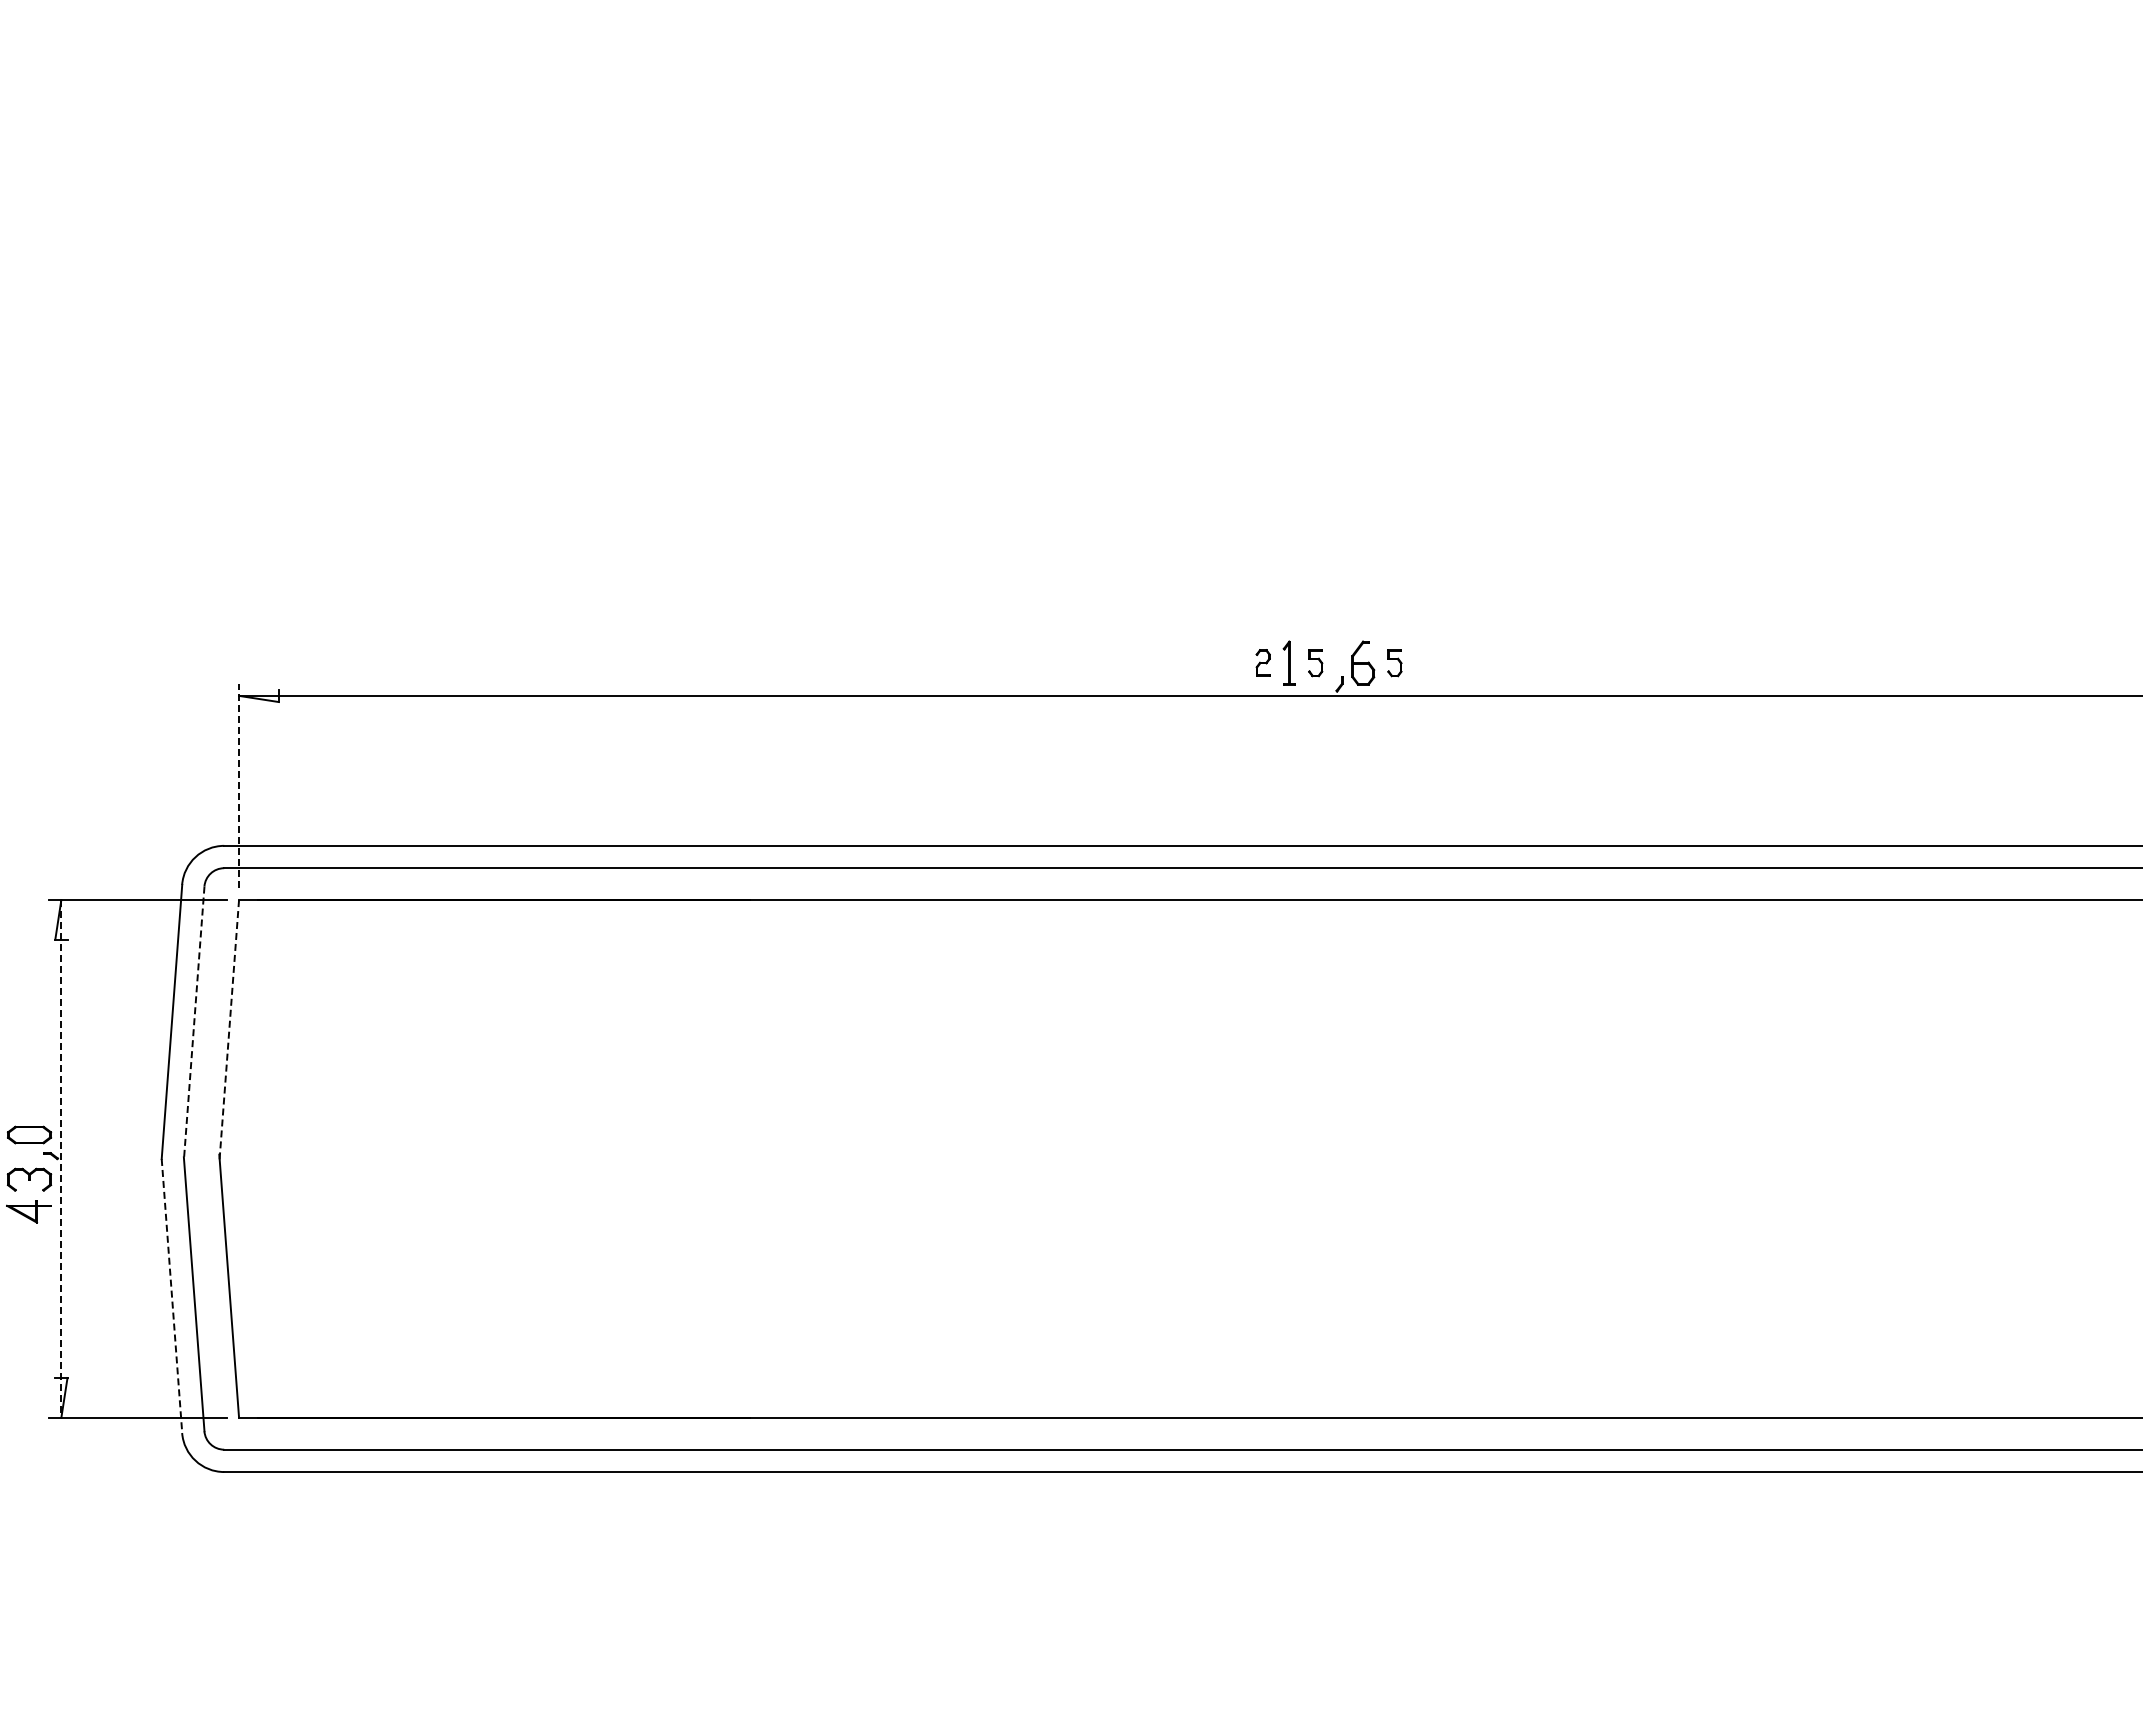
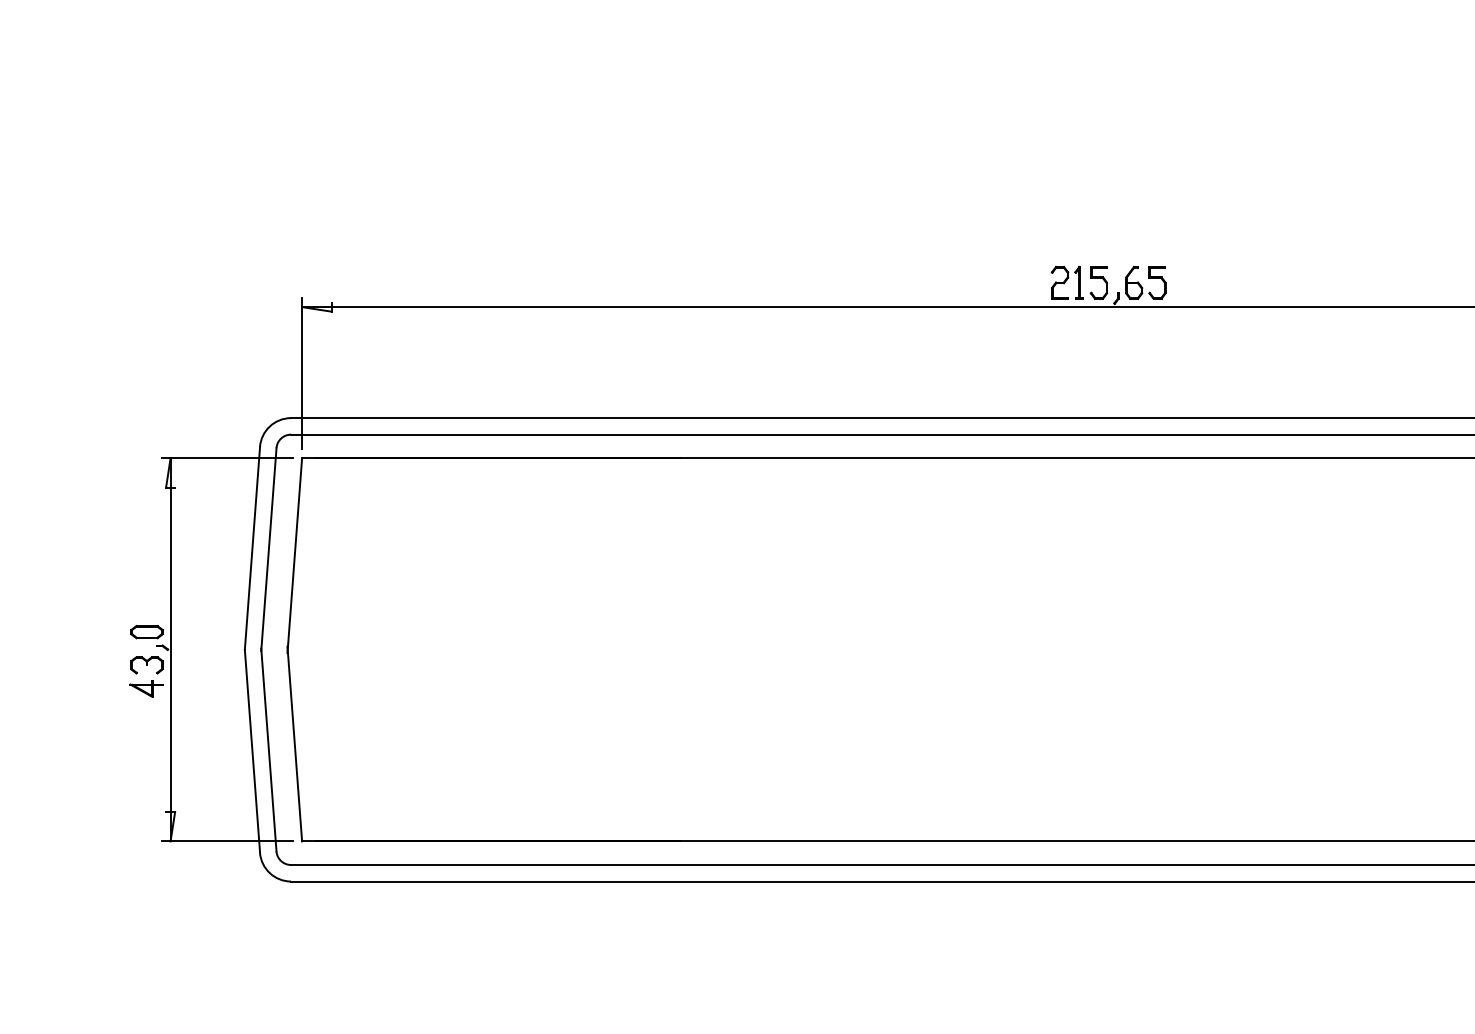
part: (1263, 662) -> (1060, 282), size x1.67
part: (1315, 663) -> (1098, 283), size x1.67
part: (1394, 663) -> (1157, 283), size x1.67
line: (239, 785) -> (302, 373), dashed -> solid
line: (194, 1024) -> (269, 550), dashed -> solid
line: (229, 1031) -> (295, 555), dashed -> solid
line: (61, 1158) -> (170, 649), dashed -> solid
line: (172, 1296) -> (252, 751), dashed -> solid

